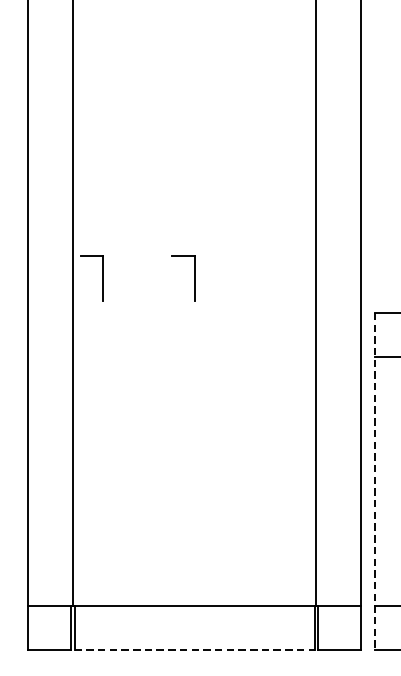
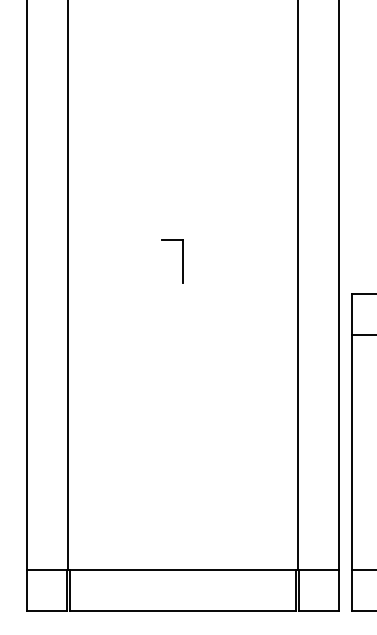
part: (102, 278) -> (96, 261), removed
line: (374, 481) -> (352, 452), dashed -> solid
line: (194, 650) -> (182, 611), dashed -> solid

